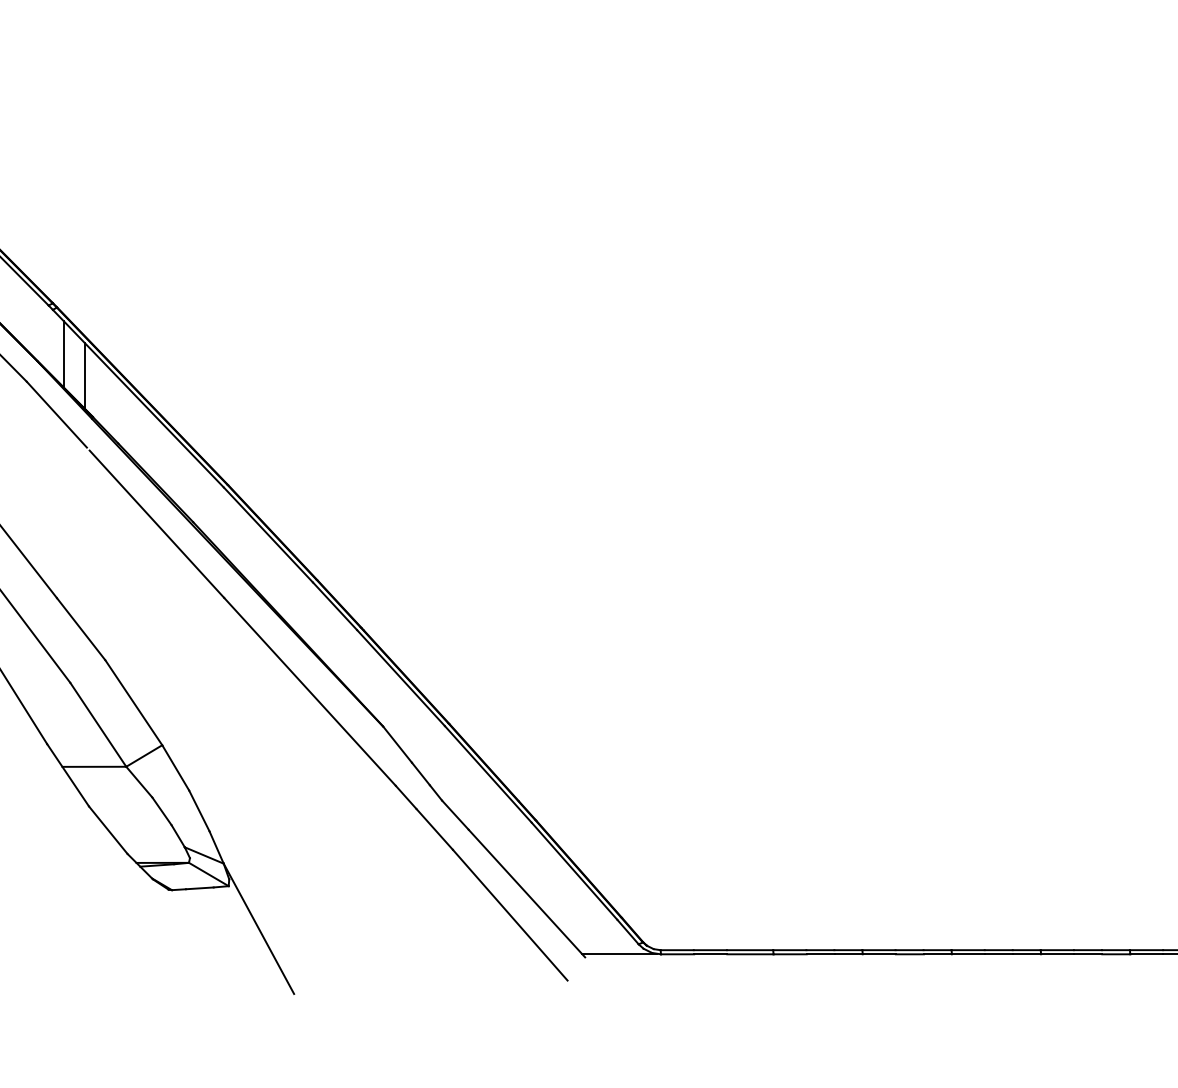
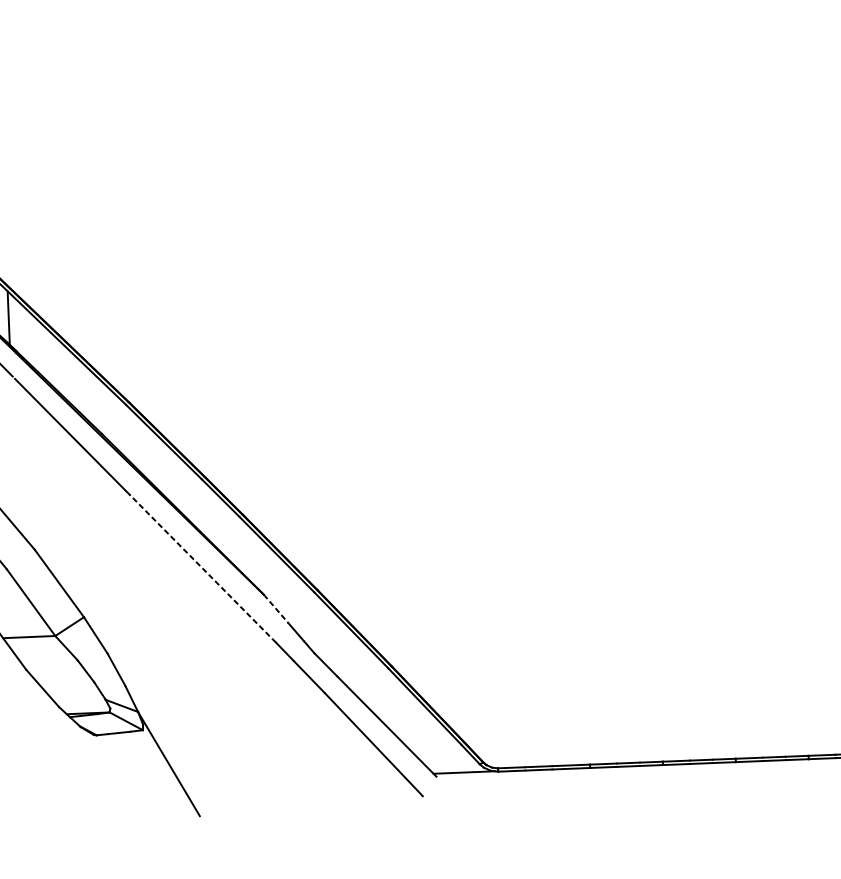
line: (309, 691) -> (202, 568), solid -> dashed
line: (397, 745) -> (276, 609), solid -> dashed

